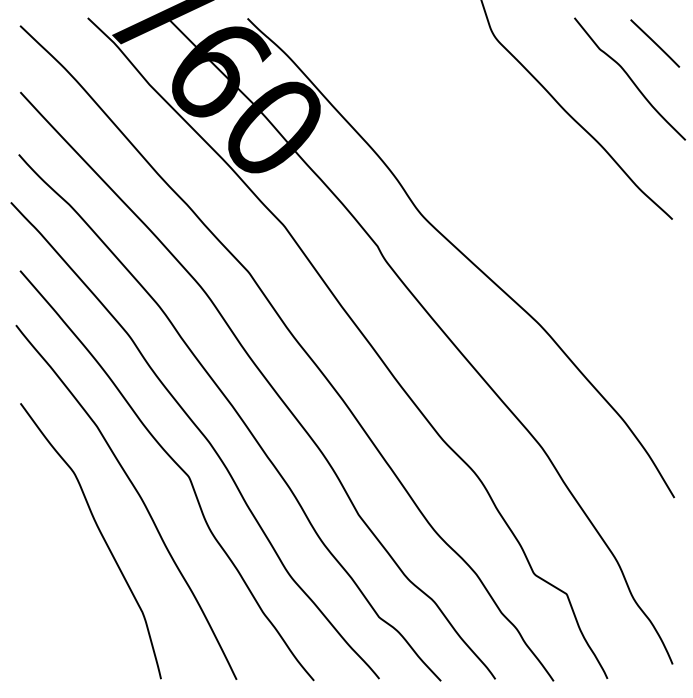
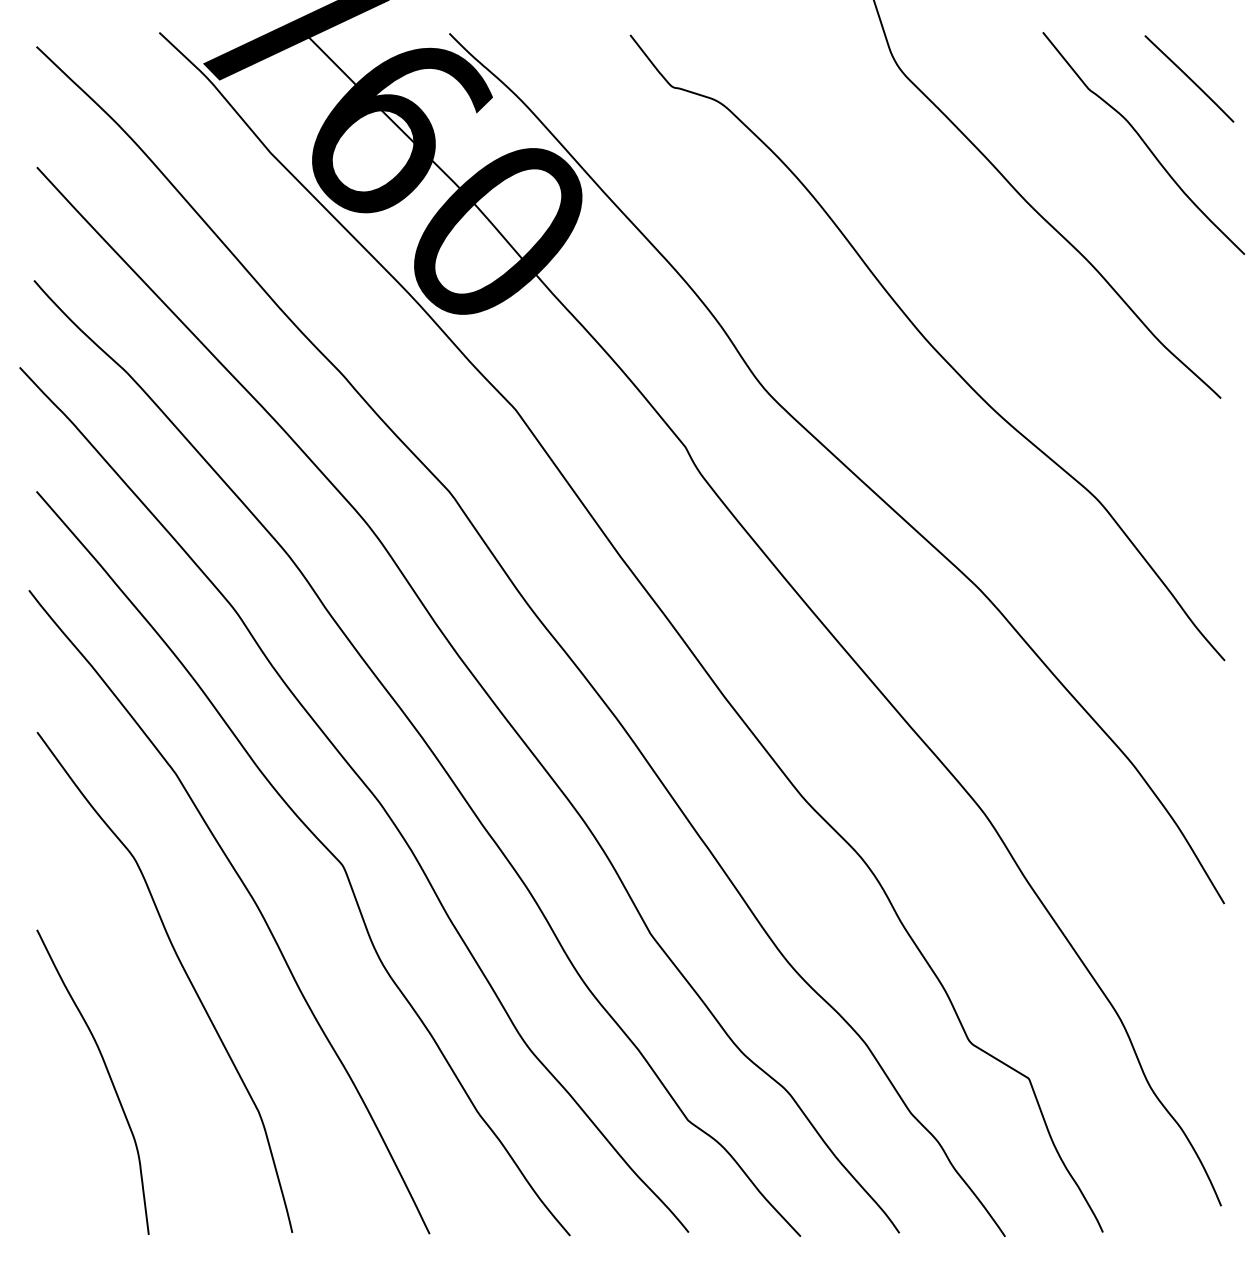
curve: (511, 190) -> (928, 345), added
curve: (59, 593) -> (107, 1077), added

